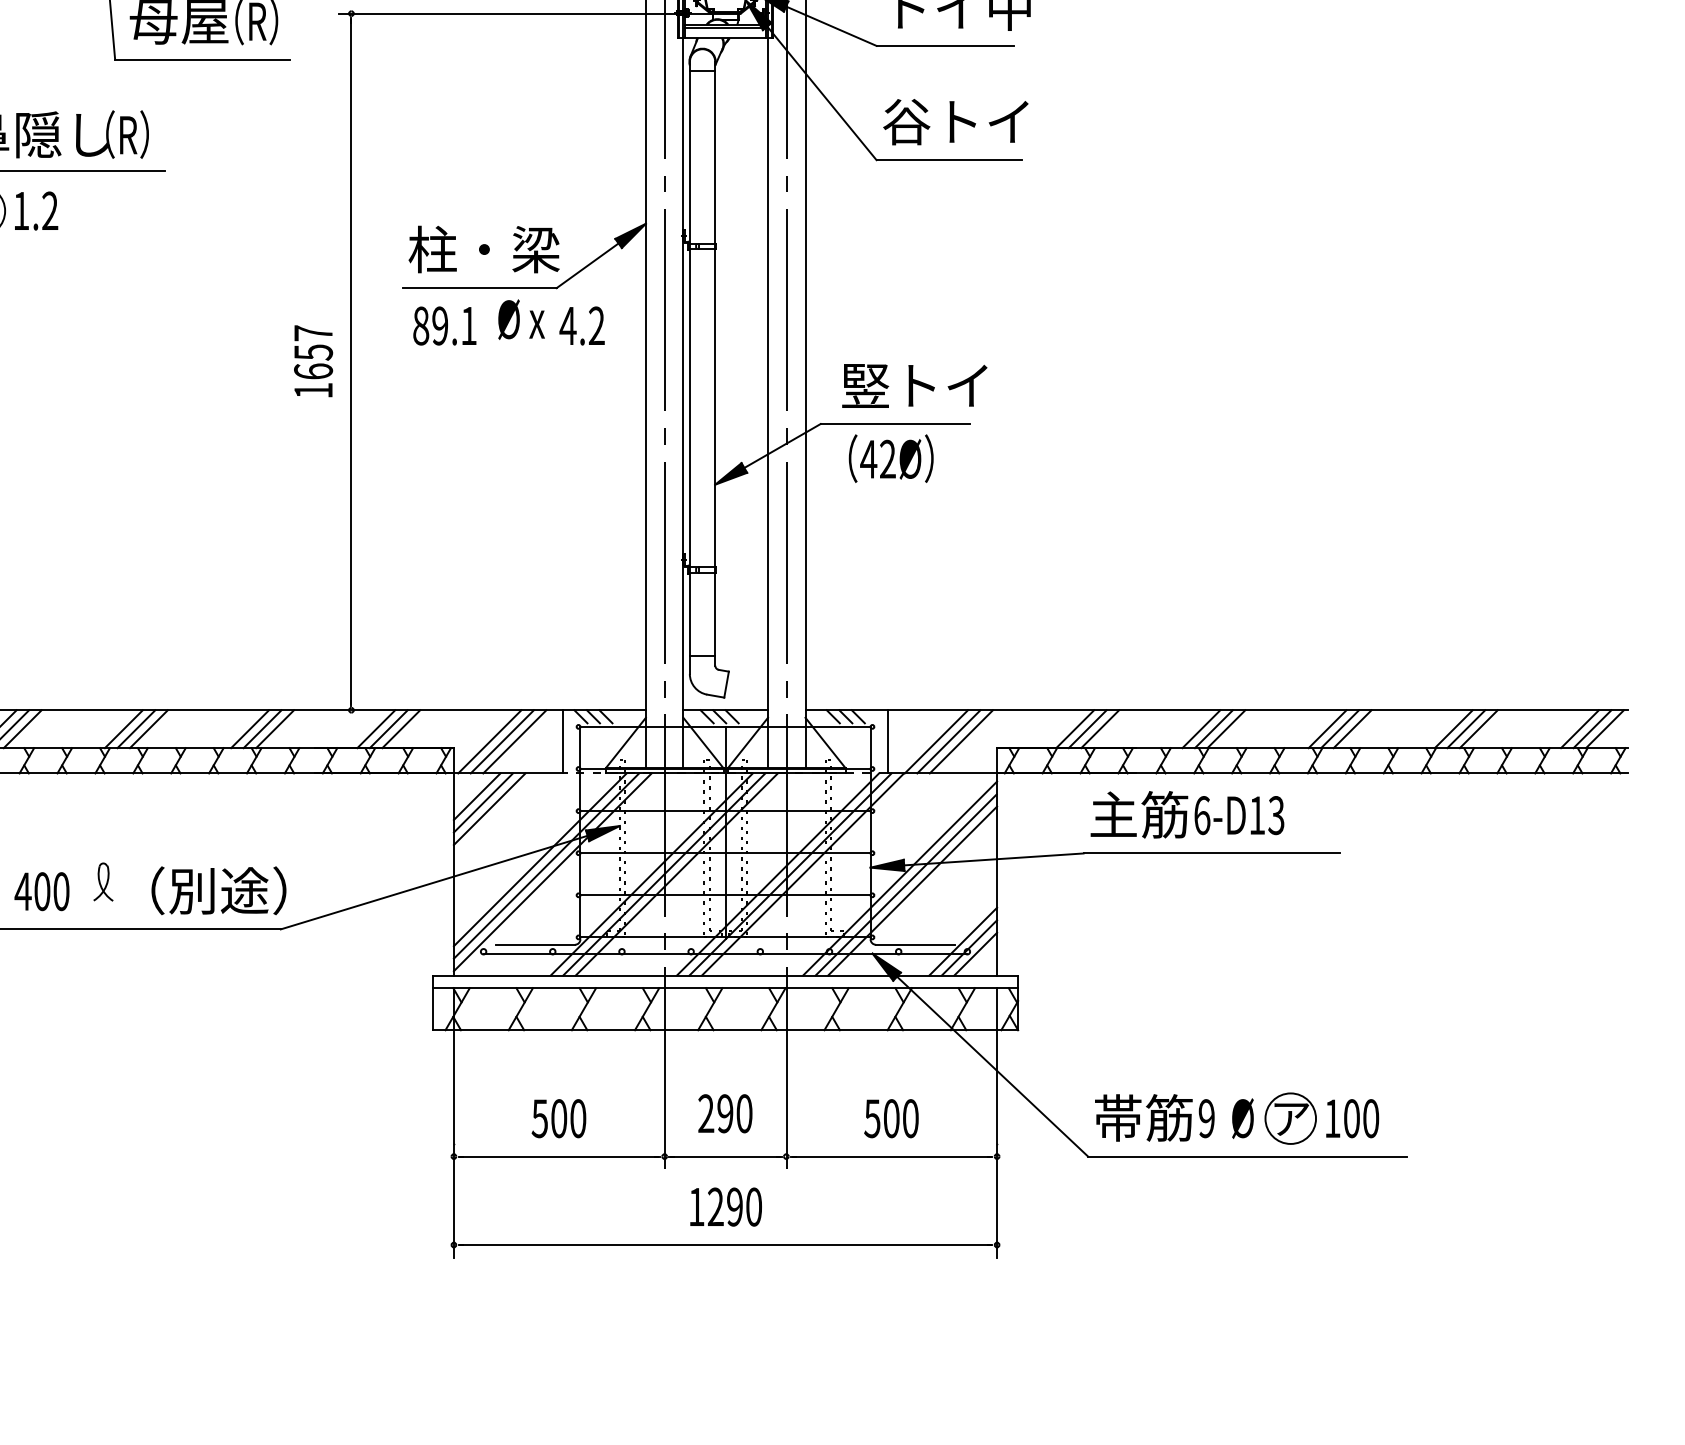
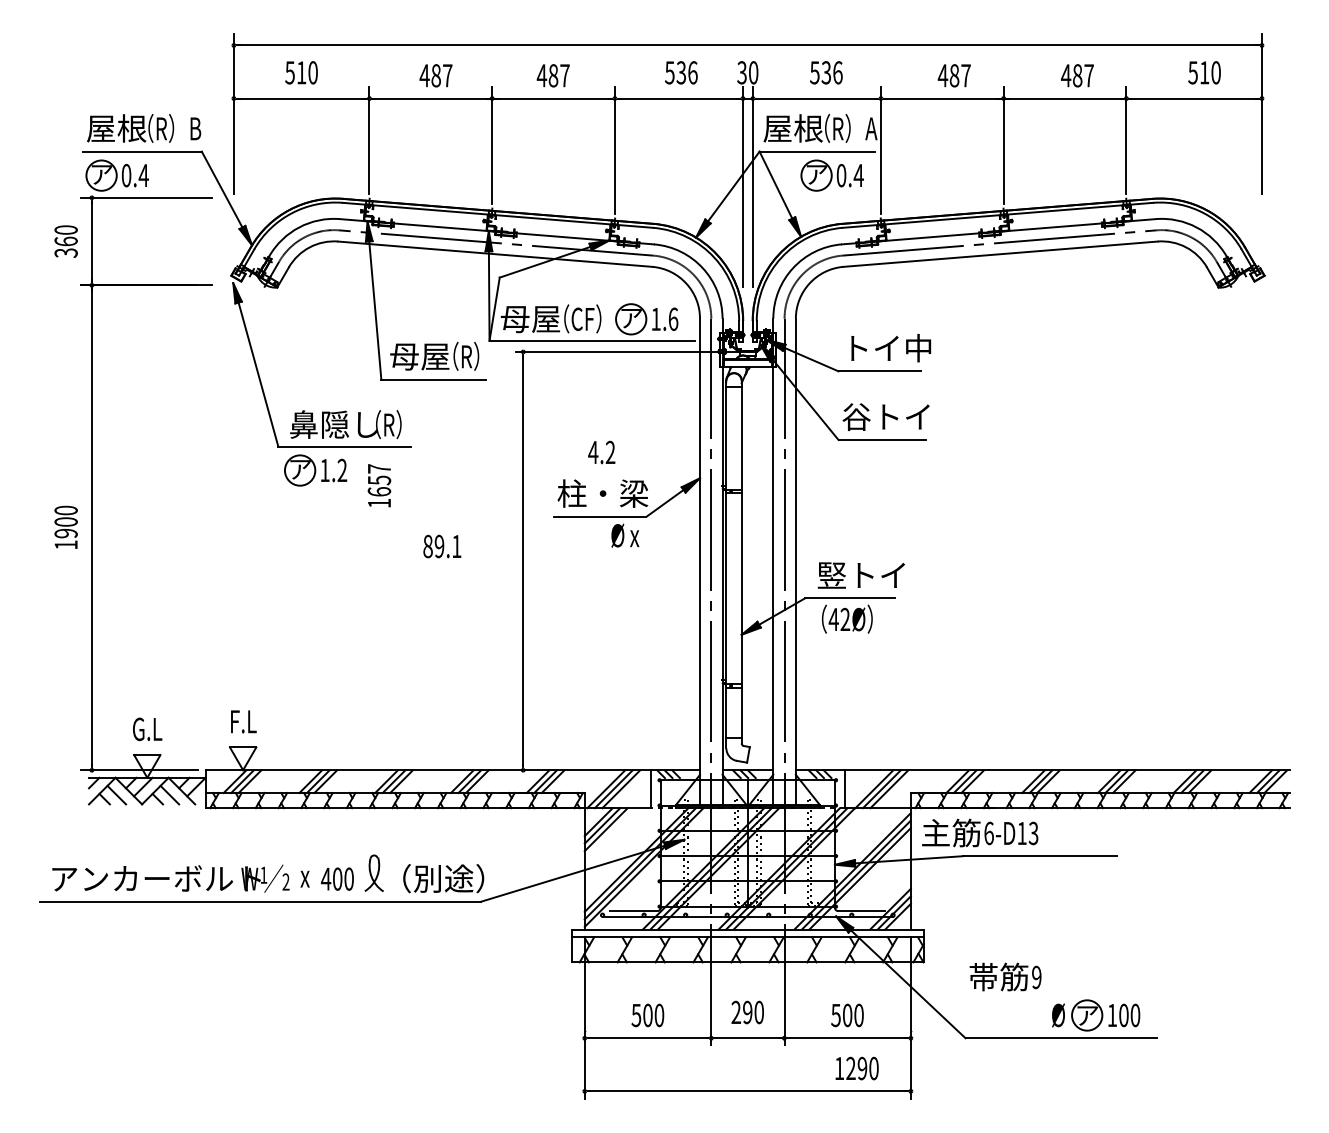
text: (445, 325) -> (442, 546), moved
text: (581, 325) -> (601, 452), moved
text: (313, 360) -> (379, 485), moved
text: (1187, 813) -> (980, 832), moved
part: (103, 882) -> (374, 873), size x1.6
text: (1154, 1117) -> (1005, 976), moved
text: (724, 1206) -> (856, 1068), moved

